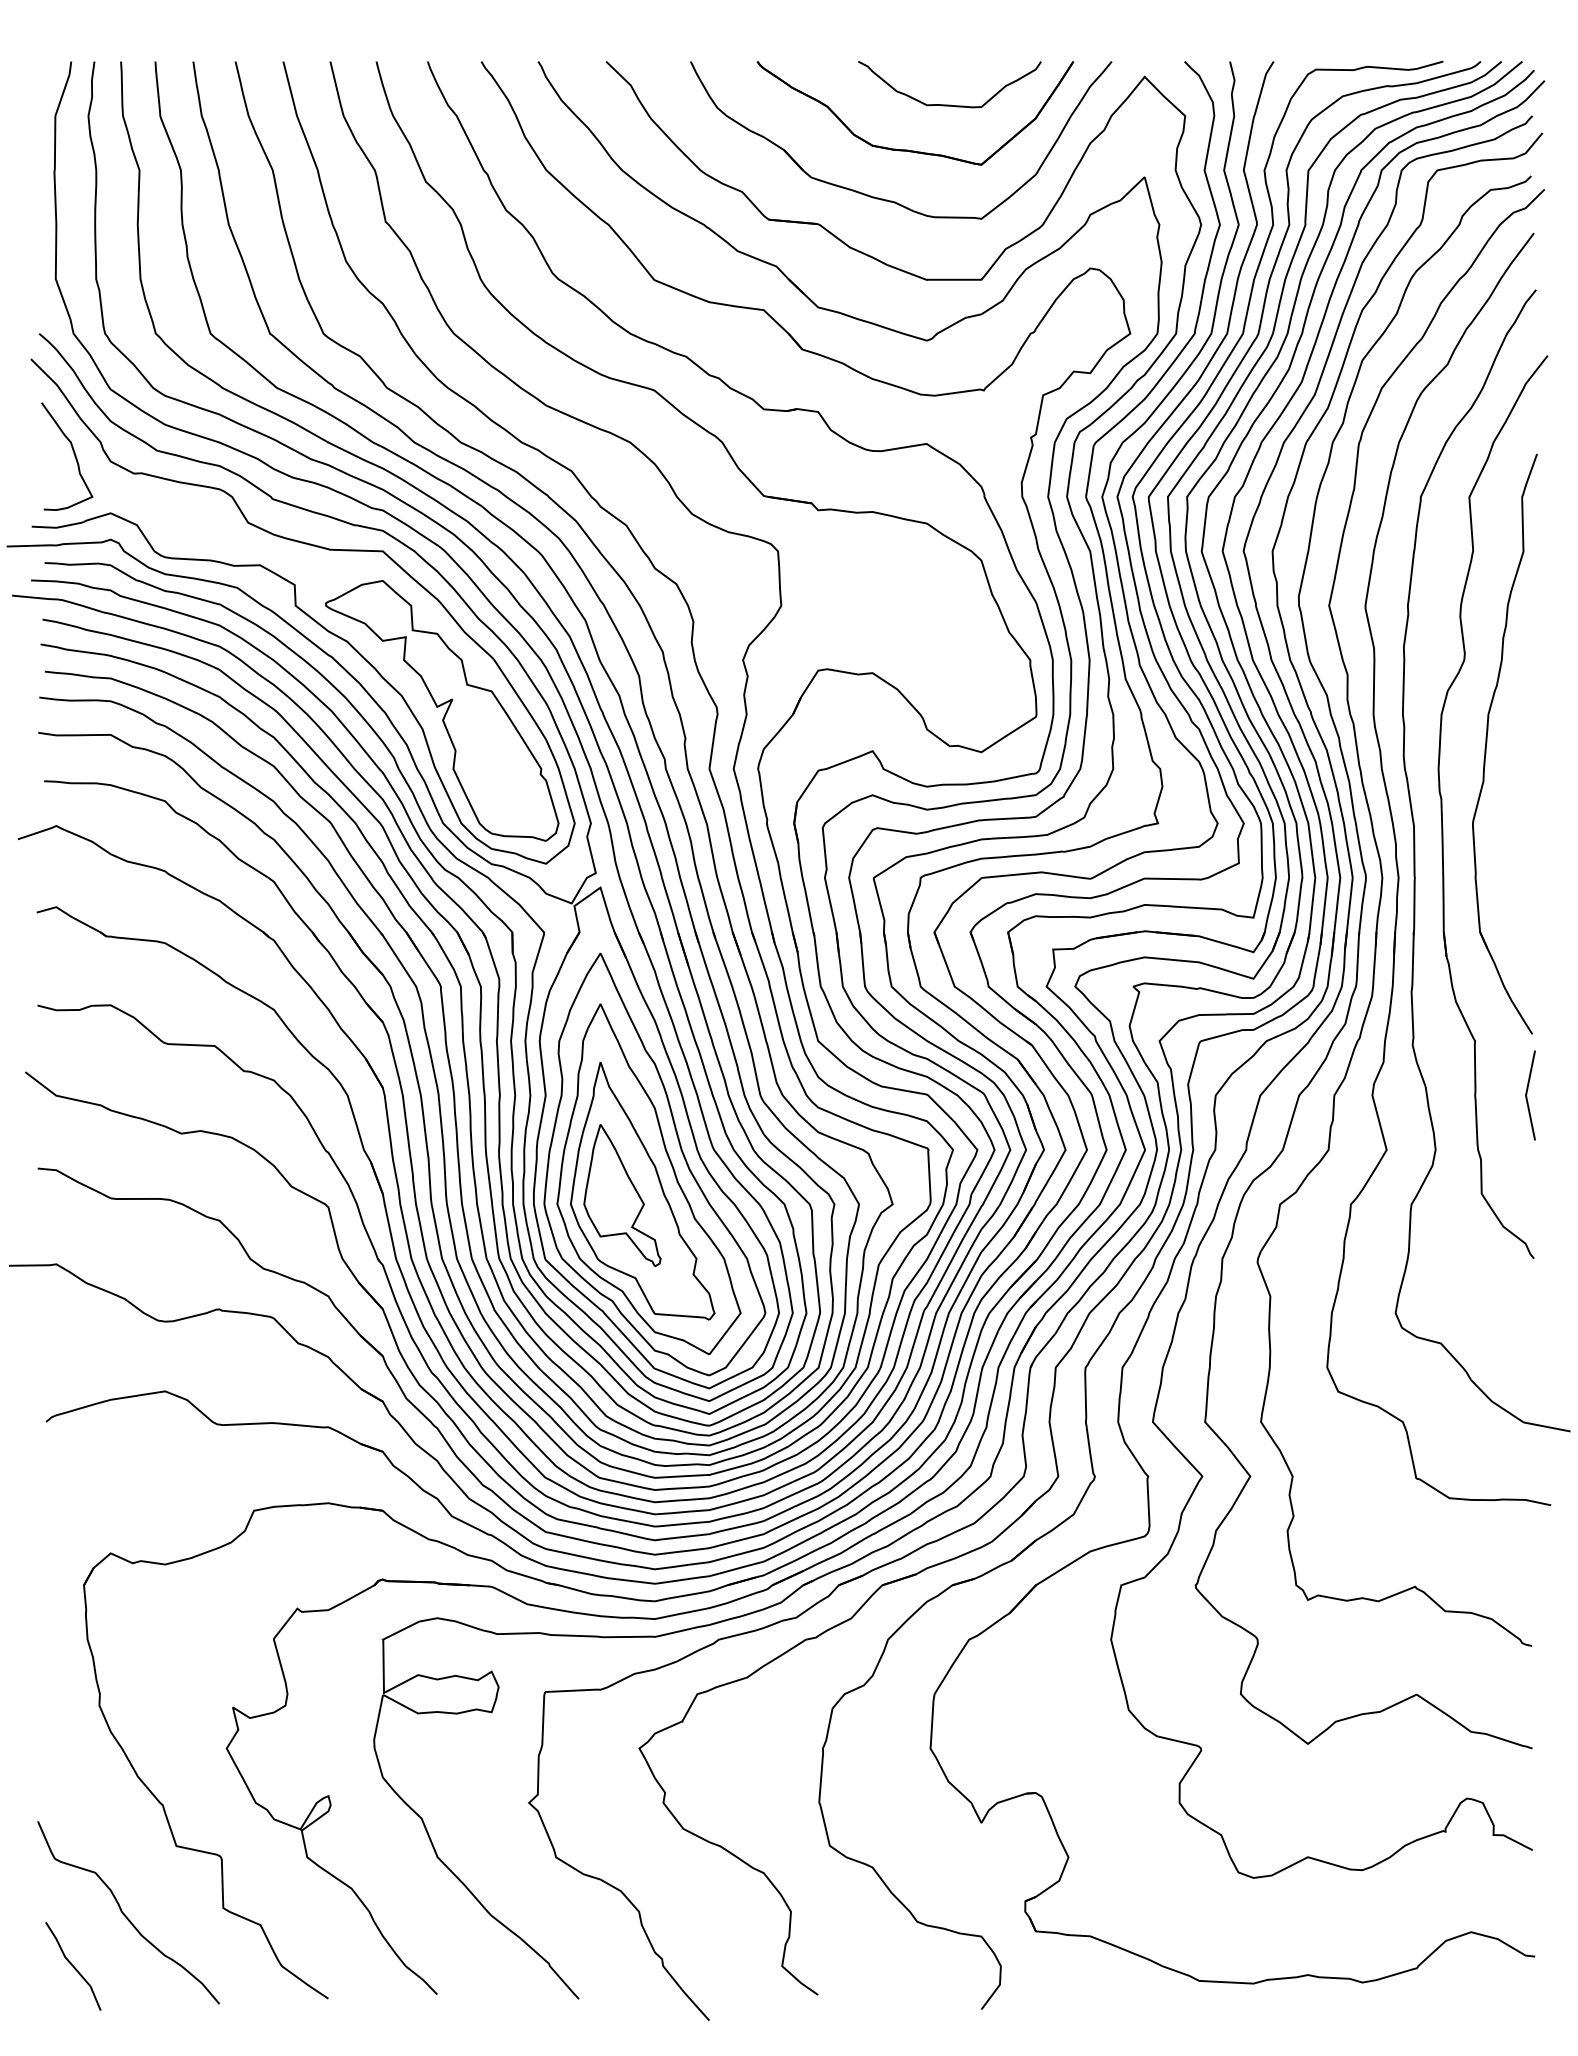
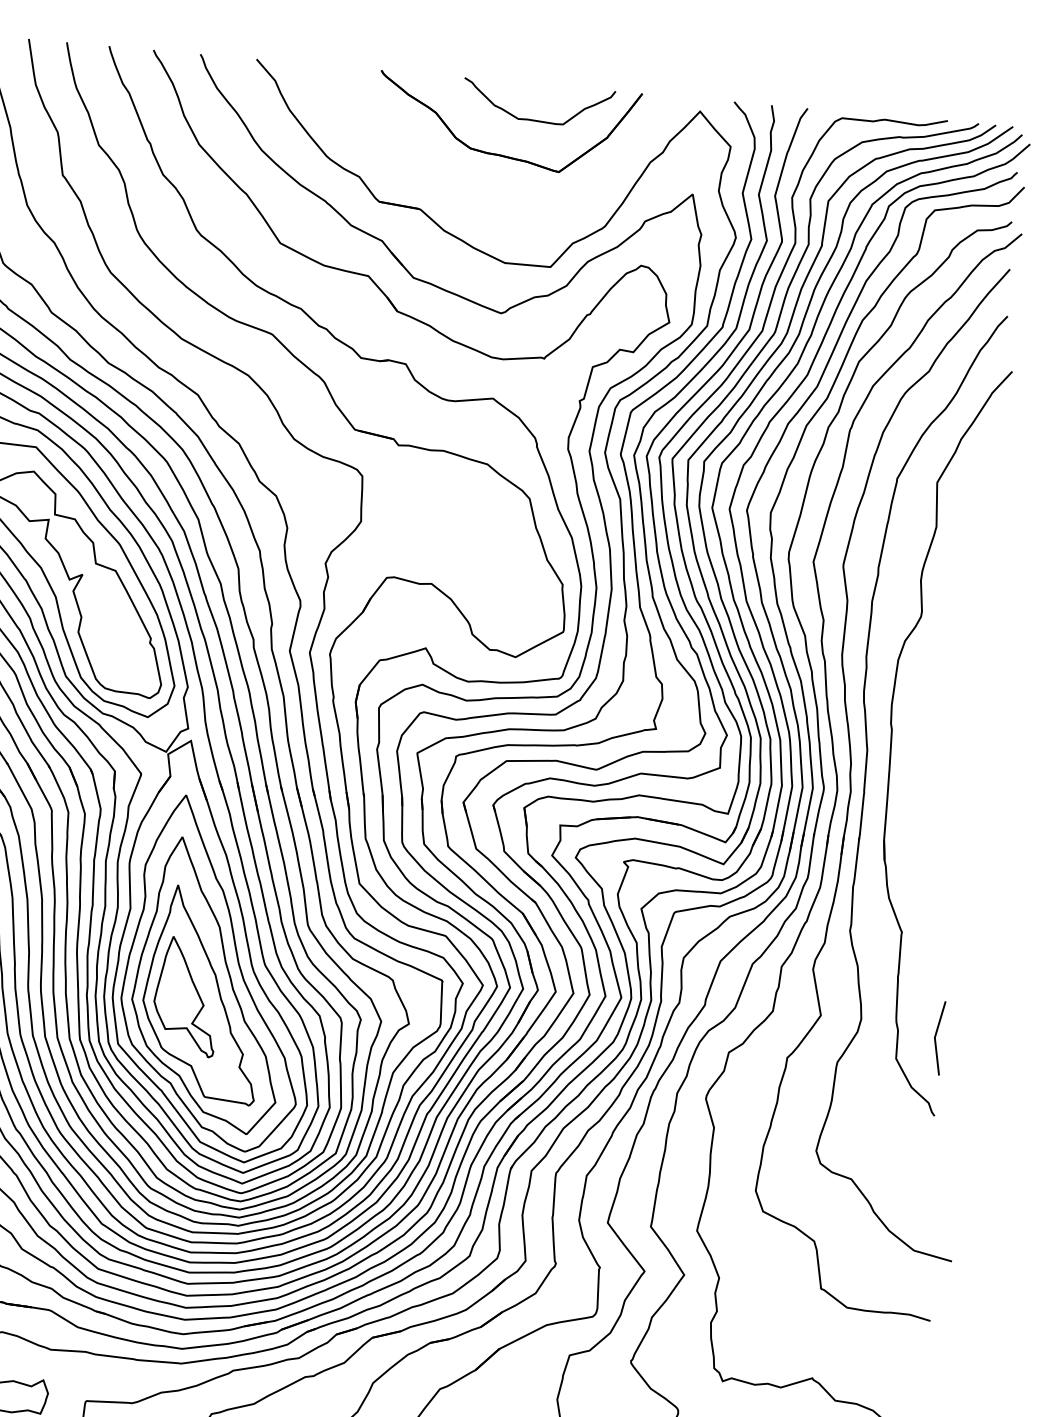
part: (887, 199) -> (478, 193), removed
part: (1487, 743) -> (934, 687), removed
line: (1527, 1094) -> (936, 1037), moved

